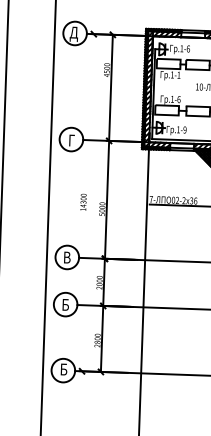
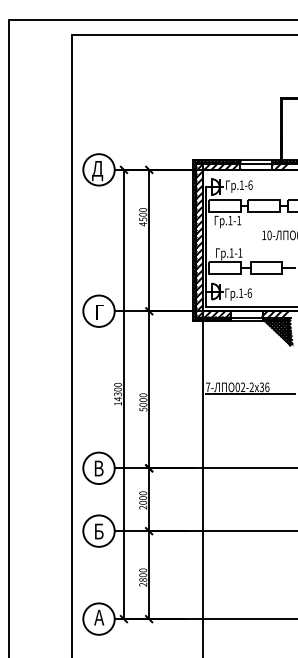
text: (179, 99) -> (240, 252), .1-6 -> .1-1
text: (184, 129) -> (249, 292), .1-9 -> .1-6
line: (87, 202) -> (123, 394), added
text: (63, 369) -> (99, 617), Б -> А

